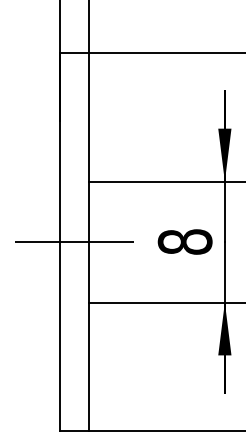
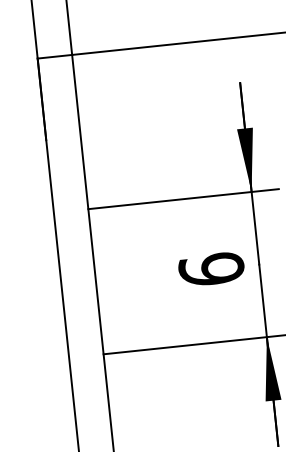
text: (184, 241) -> (210, 268), 8 -> 6
line: (74, 242) -> (78, 284), removed

